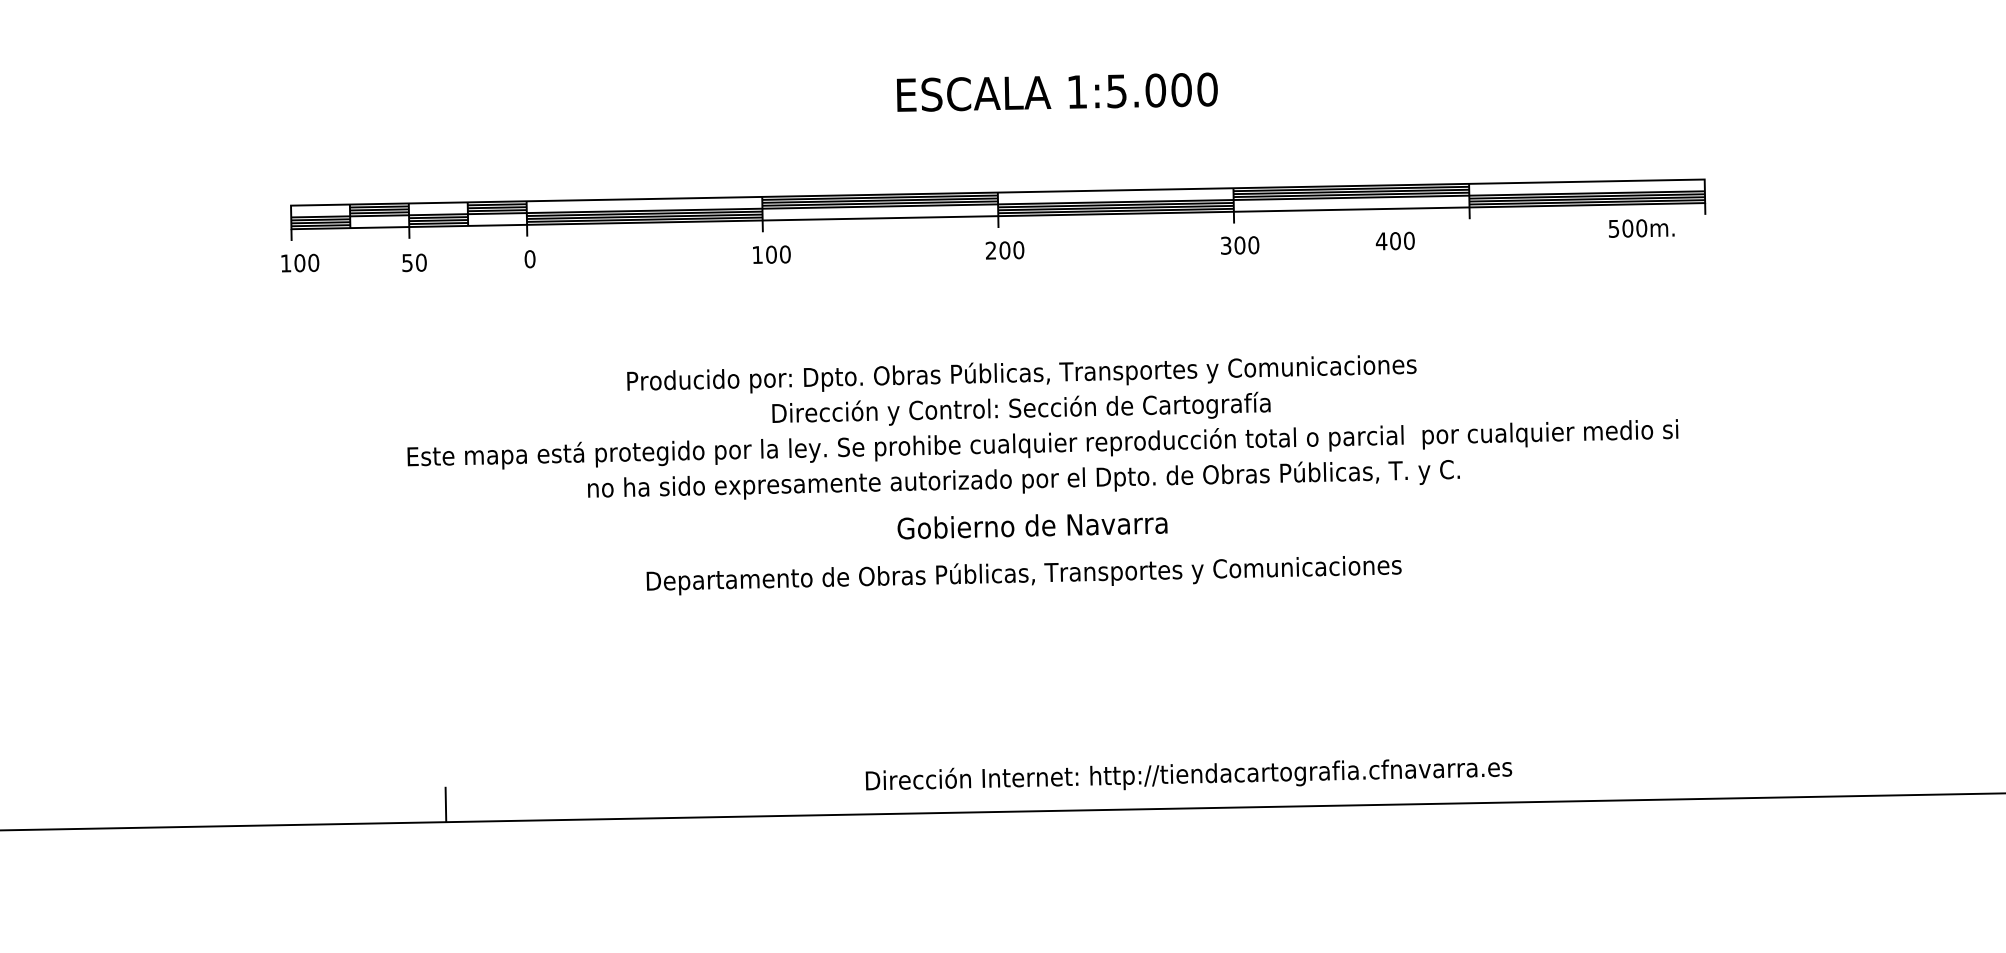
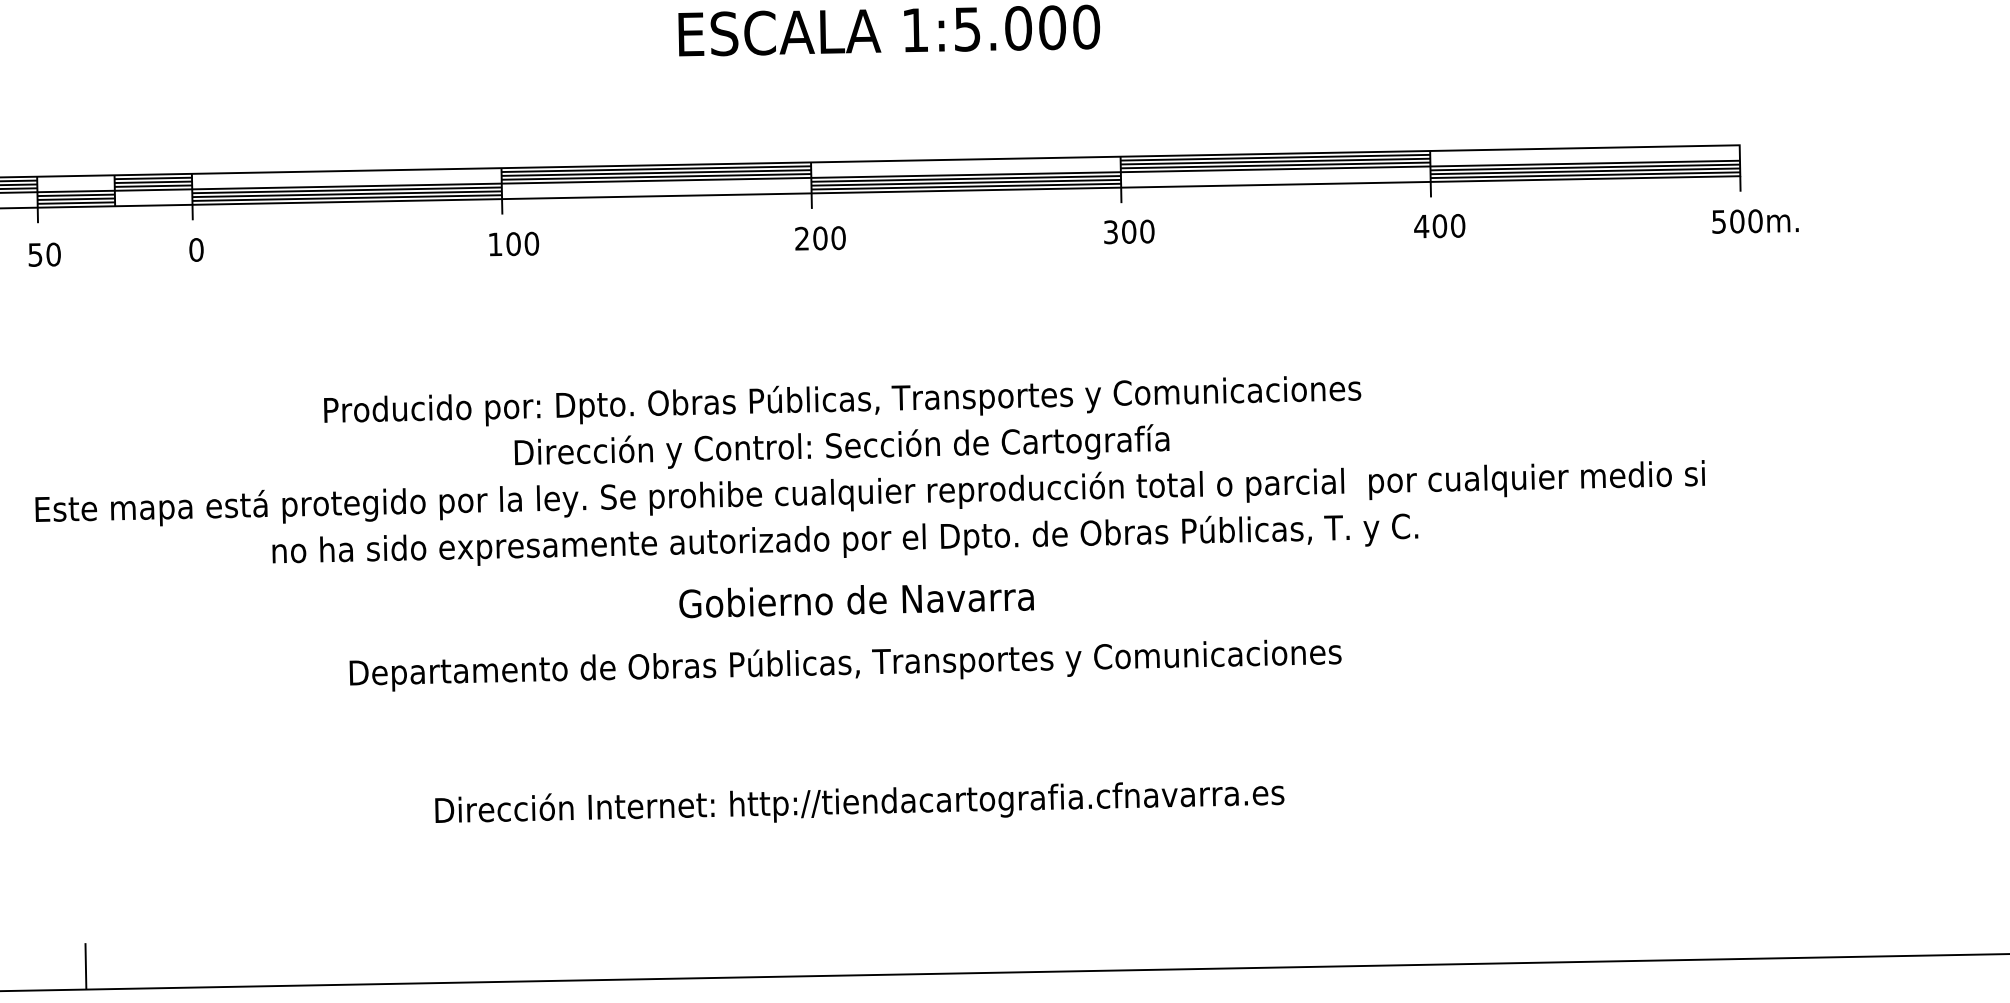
text: (1641, 228) -> (1755, 221), moved
text: (1394, 240) -> (1438, 225), moved
text: (1188, 774) -> (859, 802), moved

